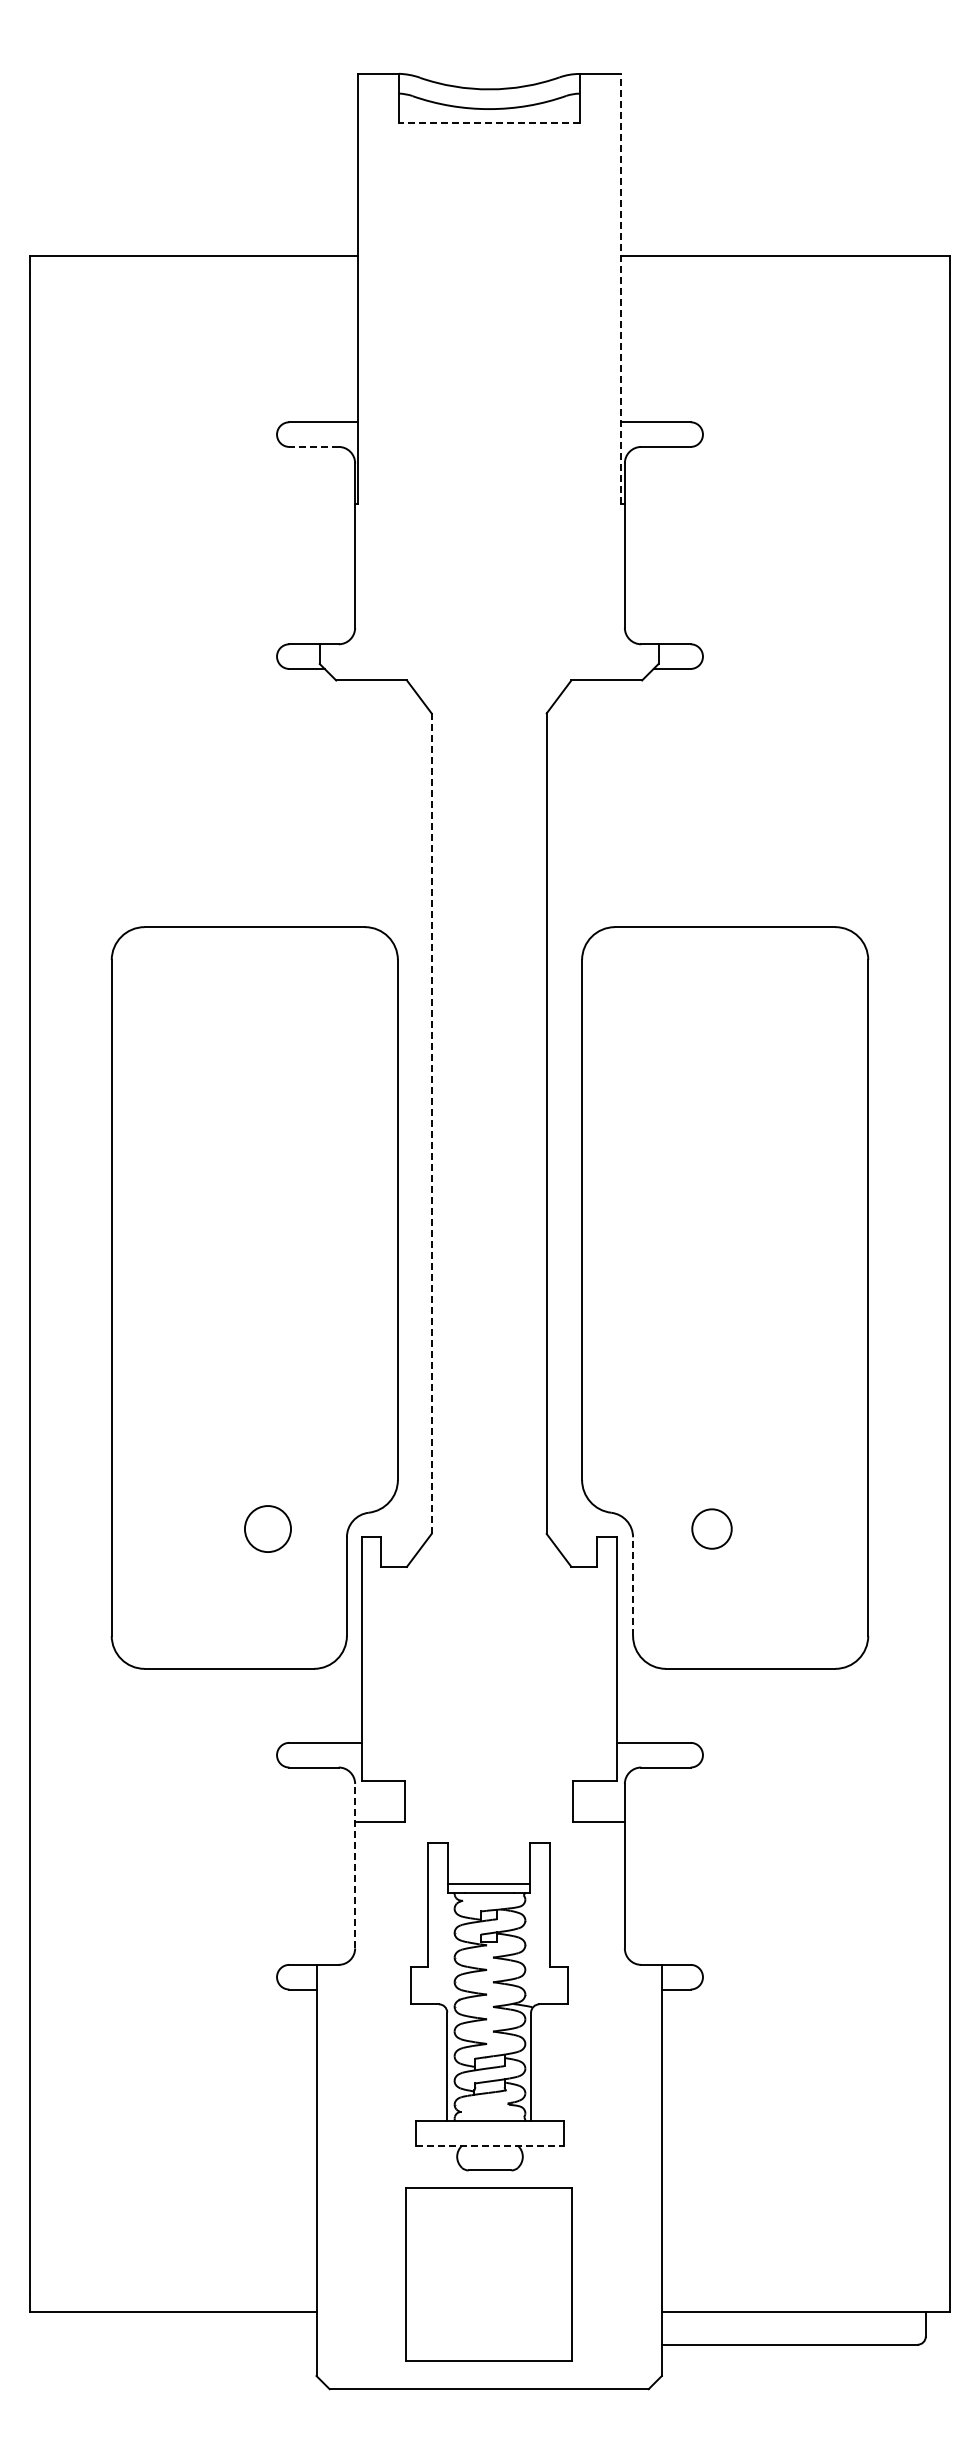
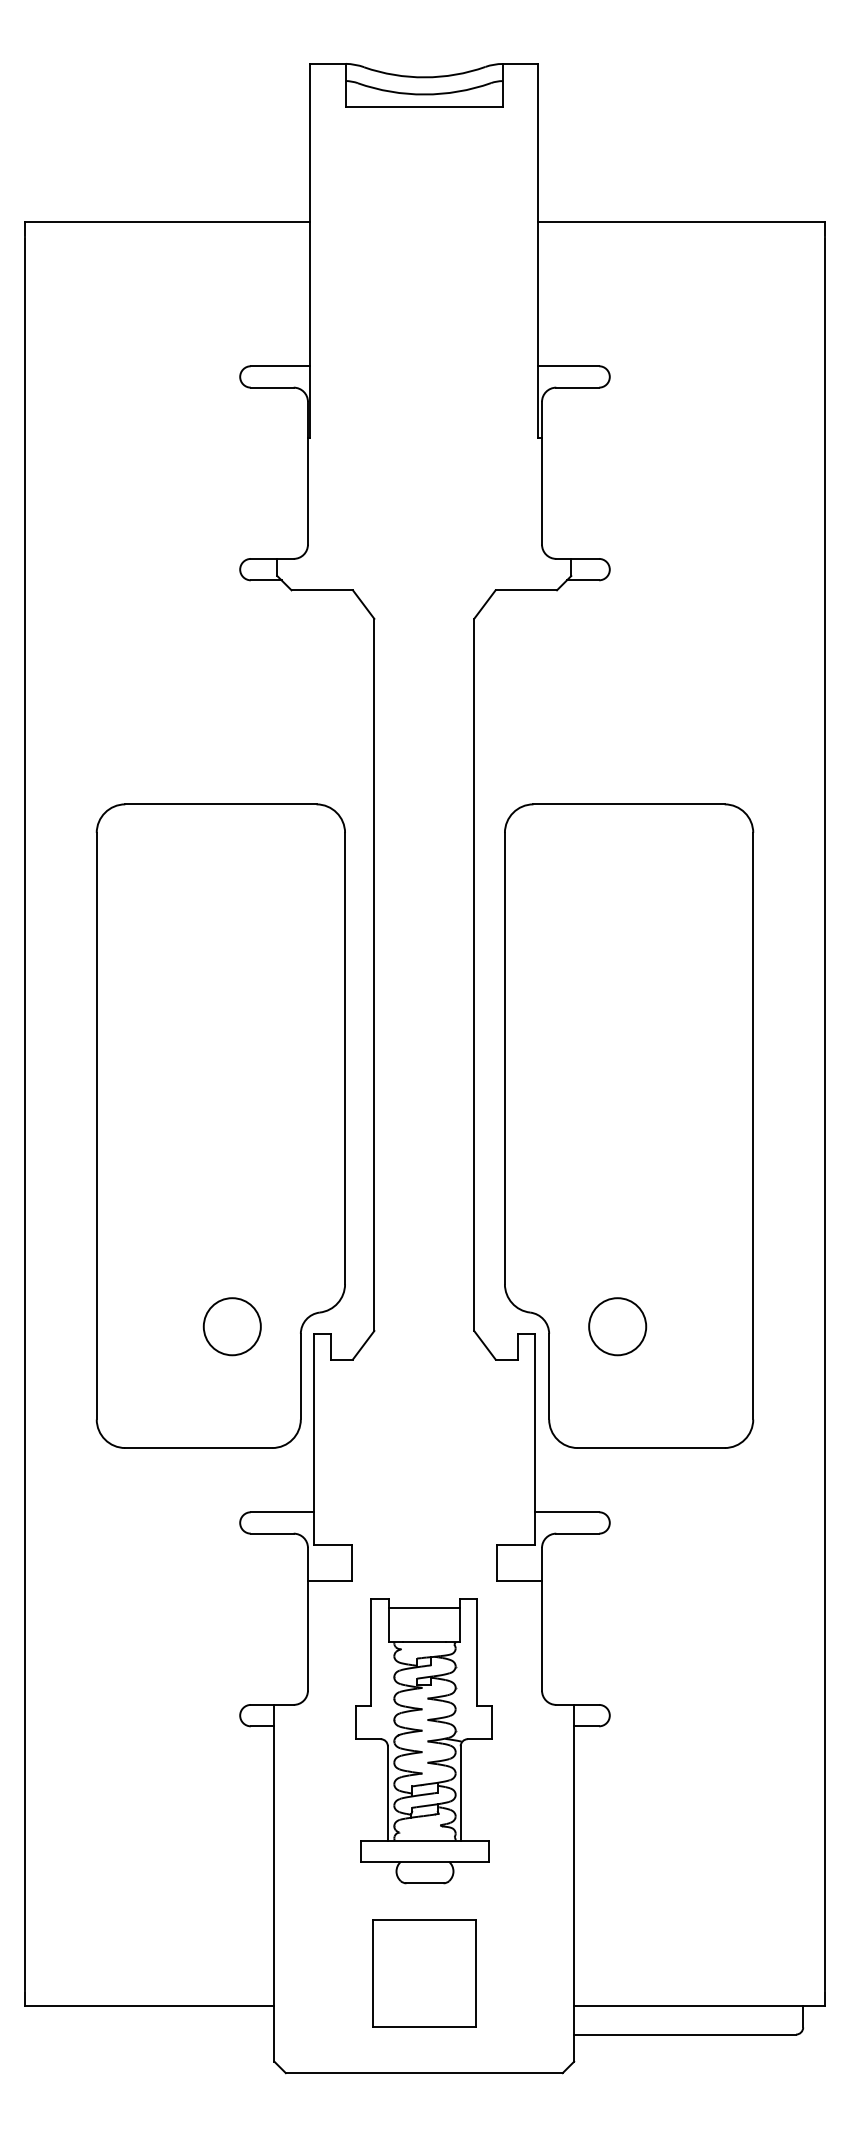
line: (488, 123) -> (423, 106), dashed -> solid
line: (620, 288) -> (538, 250), dashed -> solid
line: (314, 446) -> (272, 387), dashed -> solid
line: (431, 1124) -> (374, 975), dashed -> solid
circle: (267, 1528) -> (231, 1326), size x1.43
circle: (711, 1528) -> (617, 1326), size x1.67
line: (633, 1586) -> (549, 1376), dashed -> solid
line: (355, 1865) -> (308, 1618), dashed -> solid
line: (489, 1884) -> (424, 1608), moved
line: (490, 2145) -> (425, 1861), dashed -> solid
part: (488, 2274) -> (423, 1973), size x0.71

